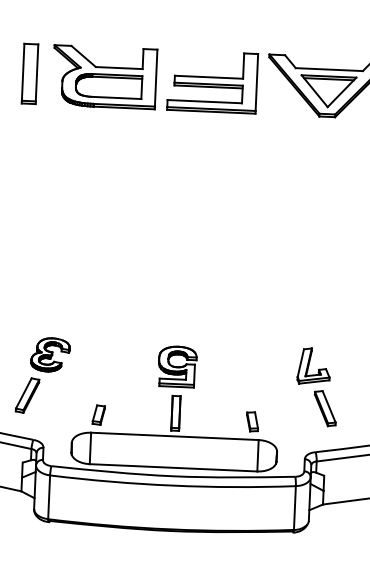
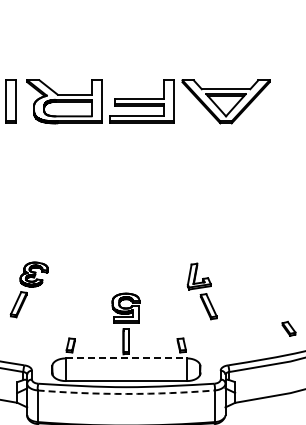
part: (41, 375) -> (28, 289), moved
part: (316, 387) -> (201, 291), moved
line: (175, 436) -> (126, 358), solid -> dashed
arc: (173, 485) -> (126, 393), solid -> dashed

